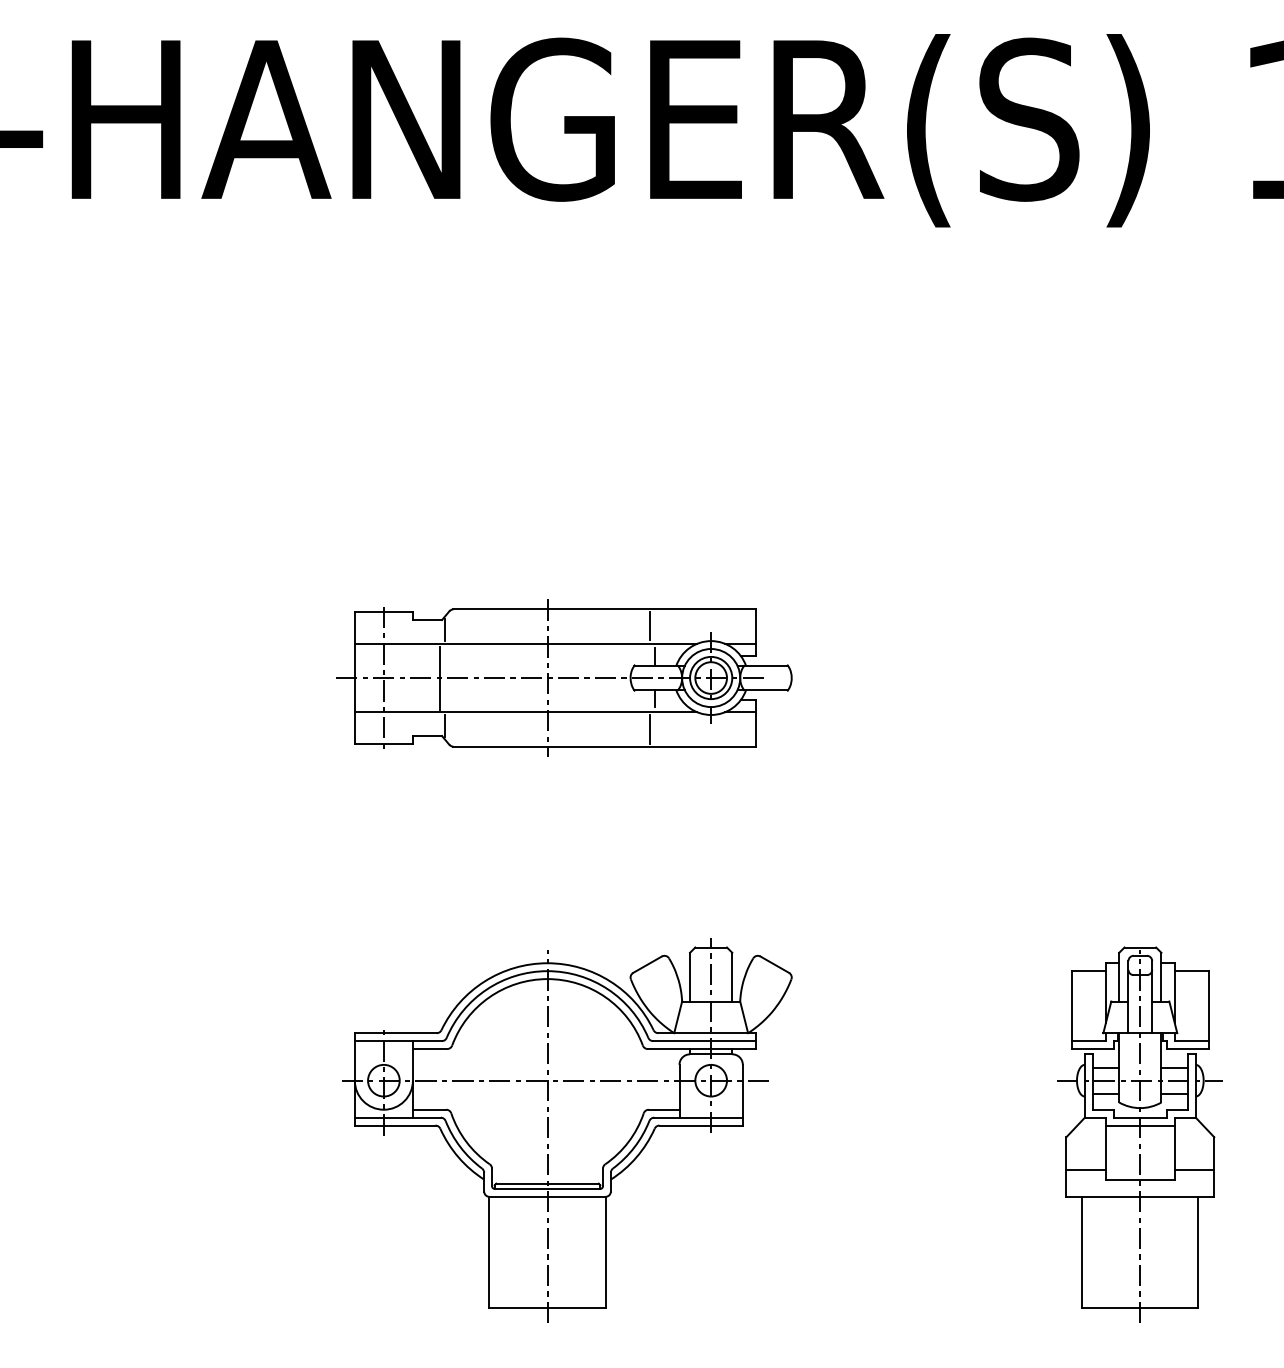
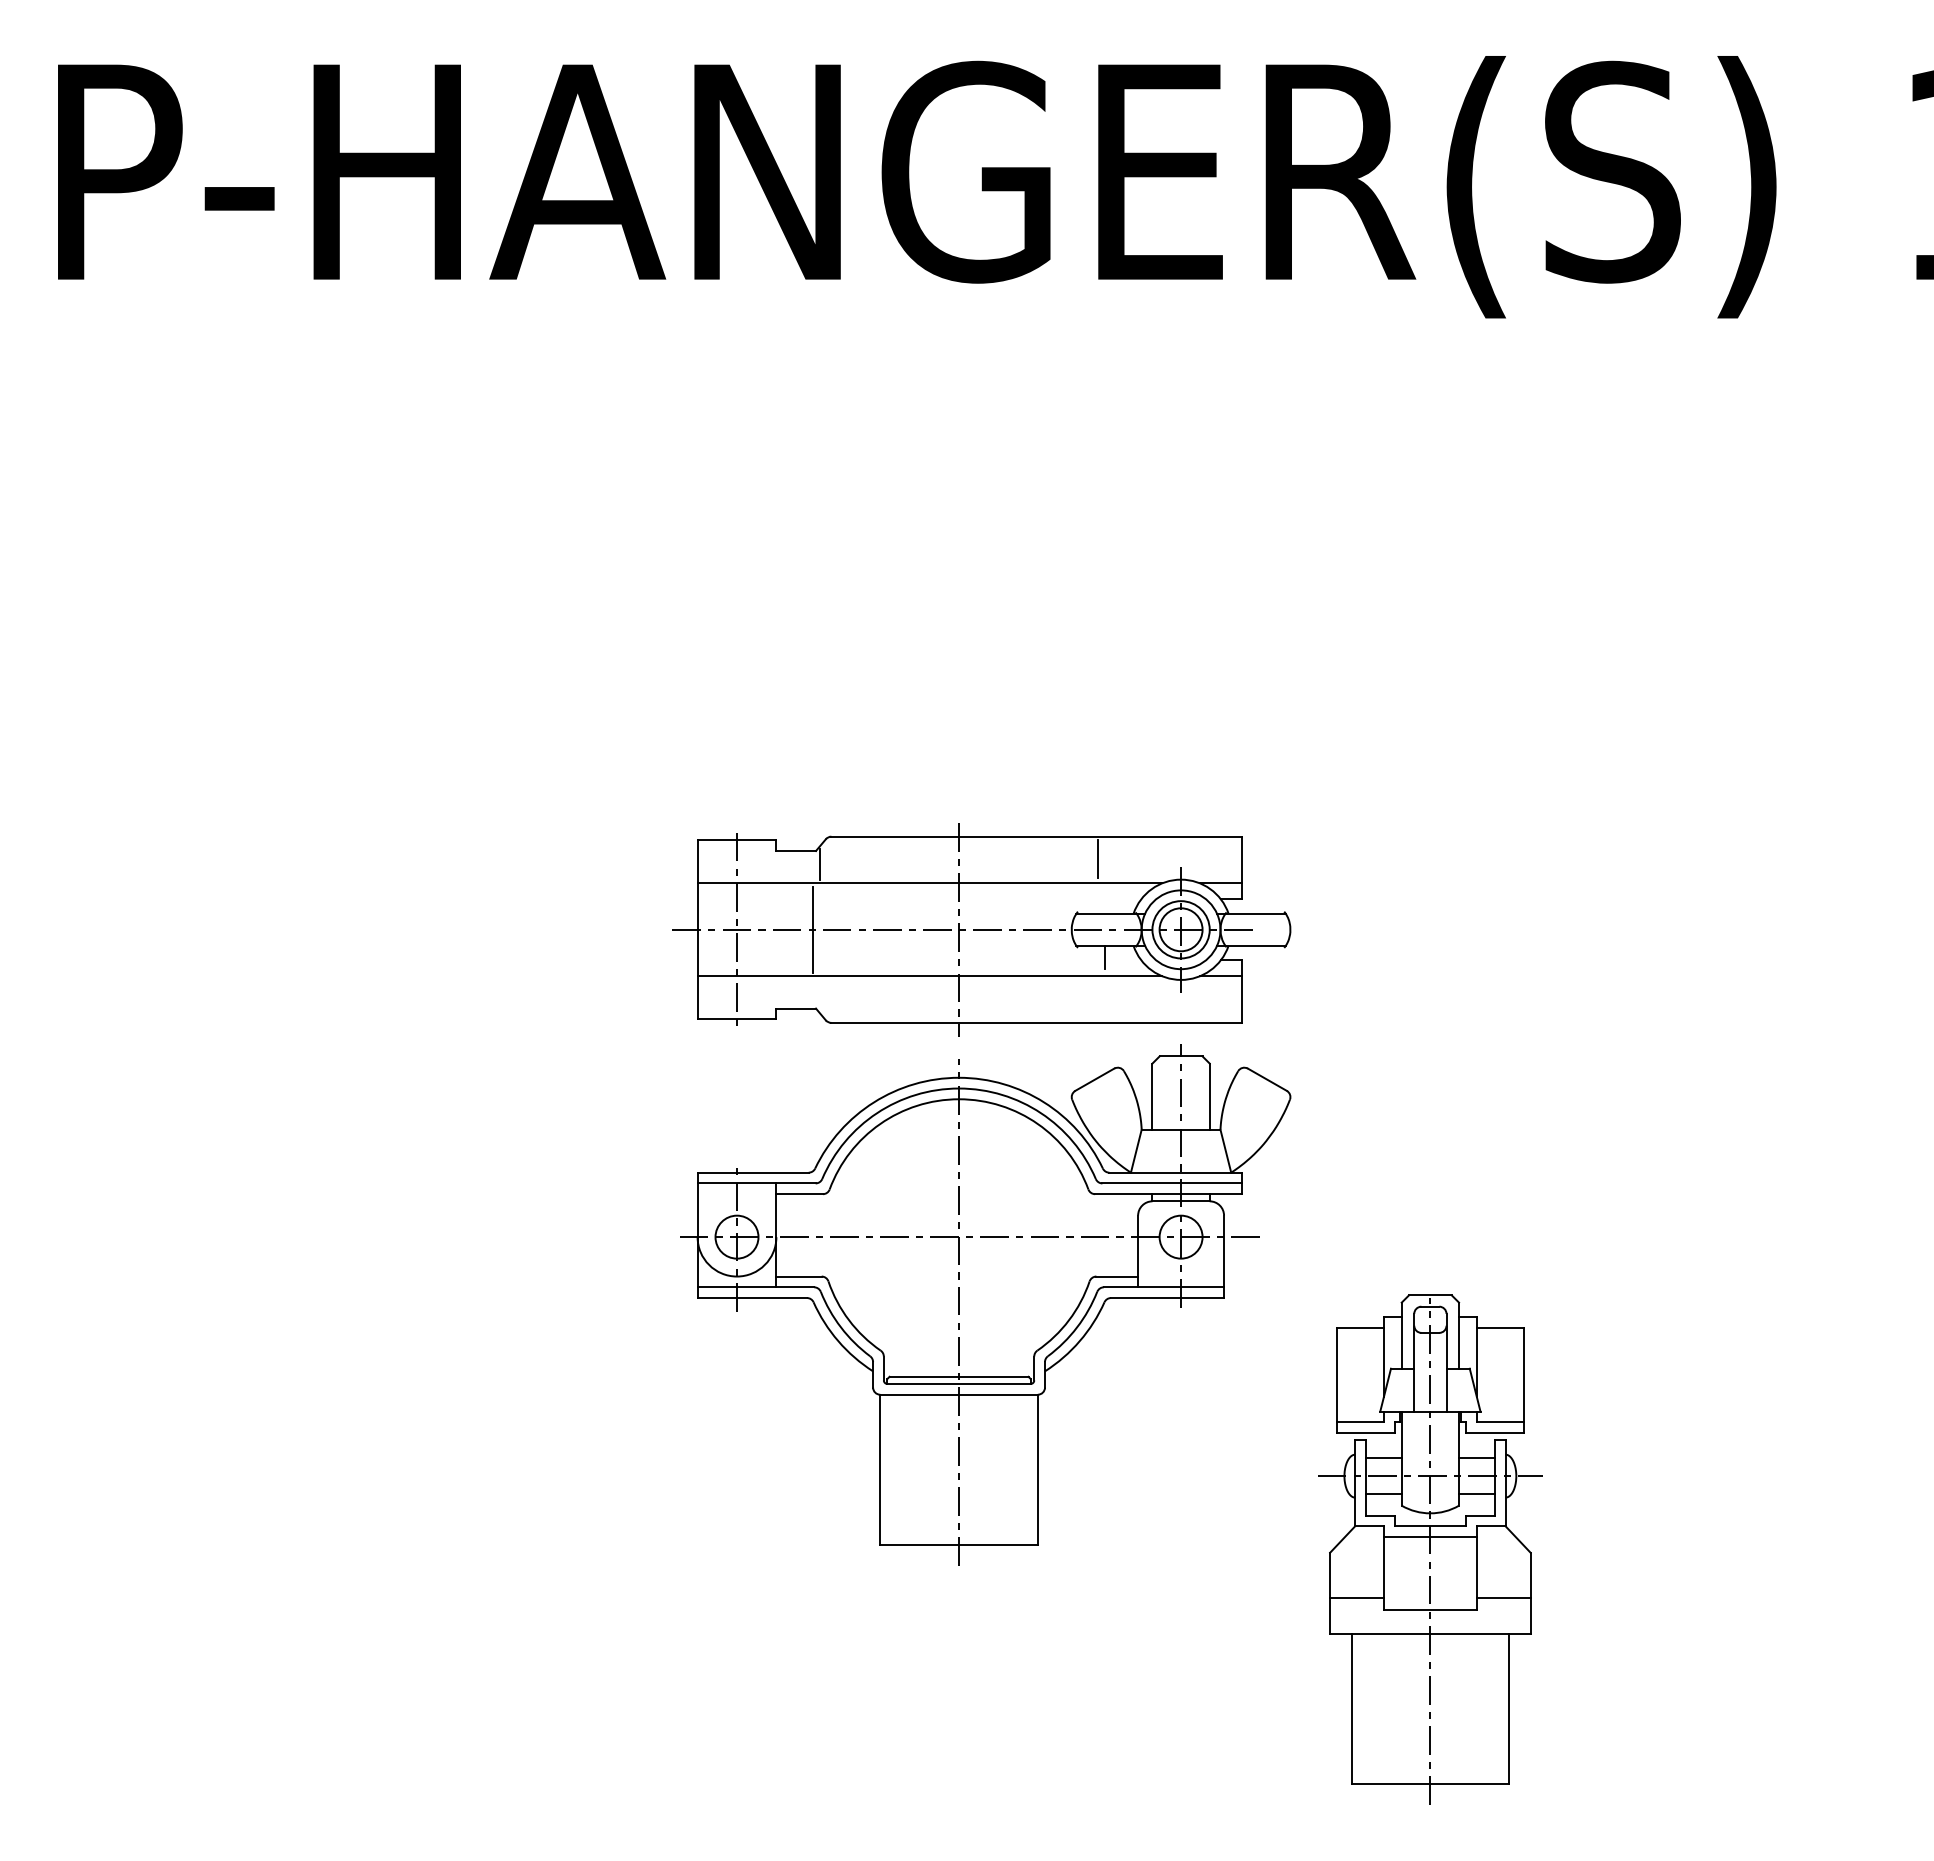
line: (654, 656) -> (1104, 900), removed
line: (445, 725) -> (820, 994), removed
line: (649, 729) -> (1097, 999), removed
part: (567, 1130) -> (985, 1304), moved
part: (1140, 1134) -> (1430, 1549), moved

